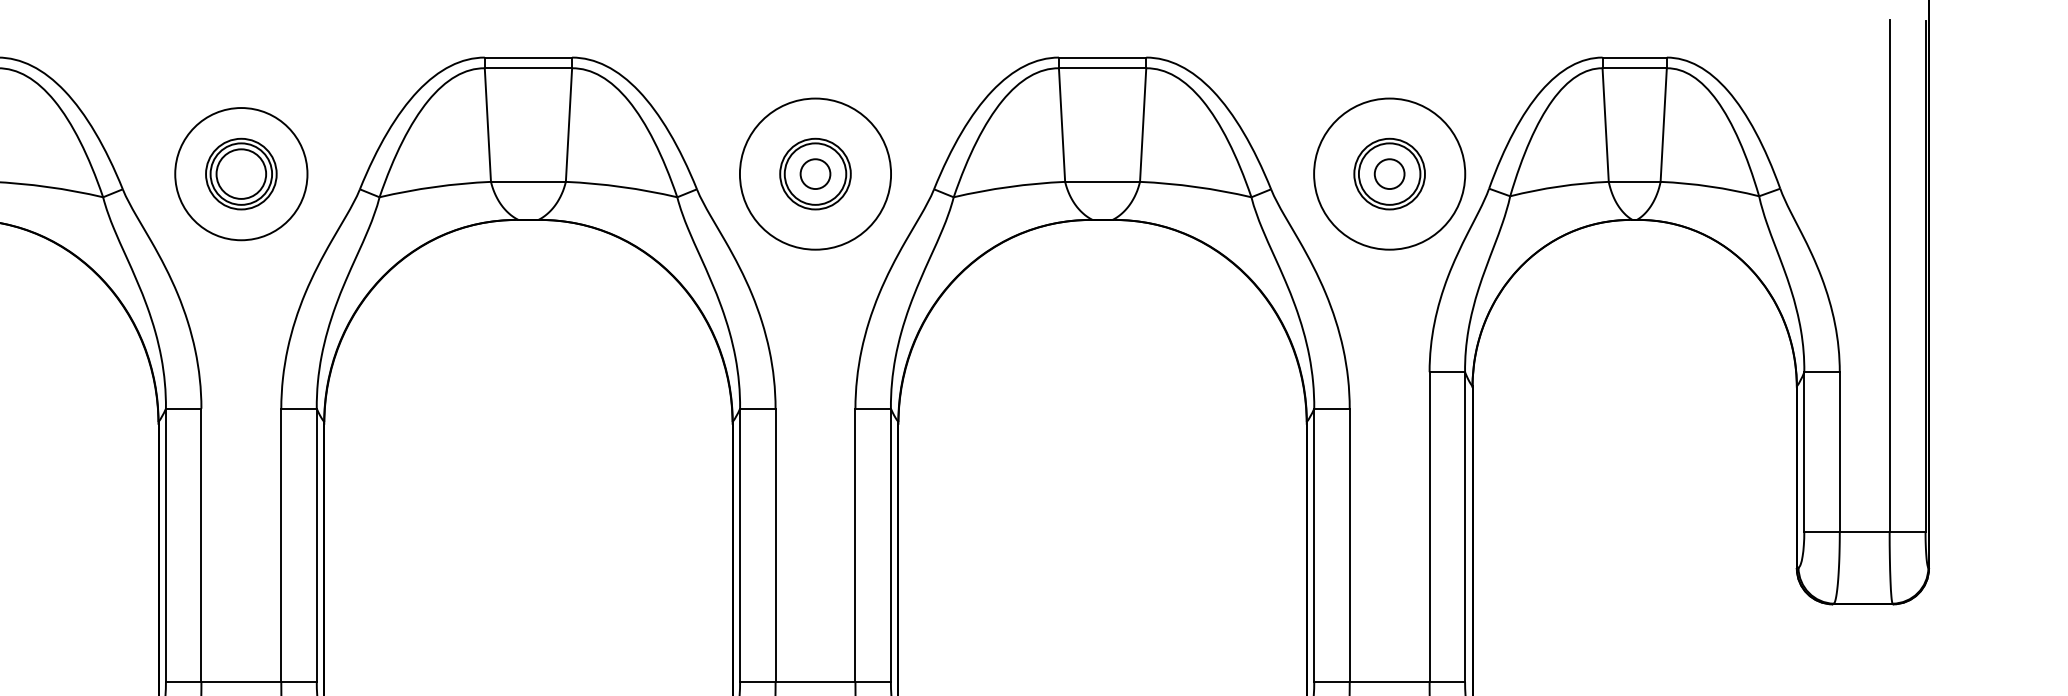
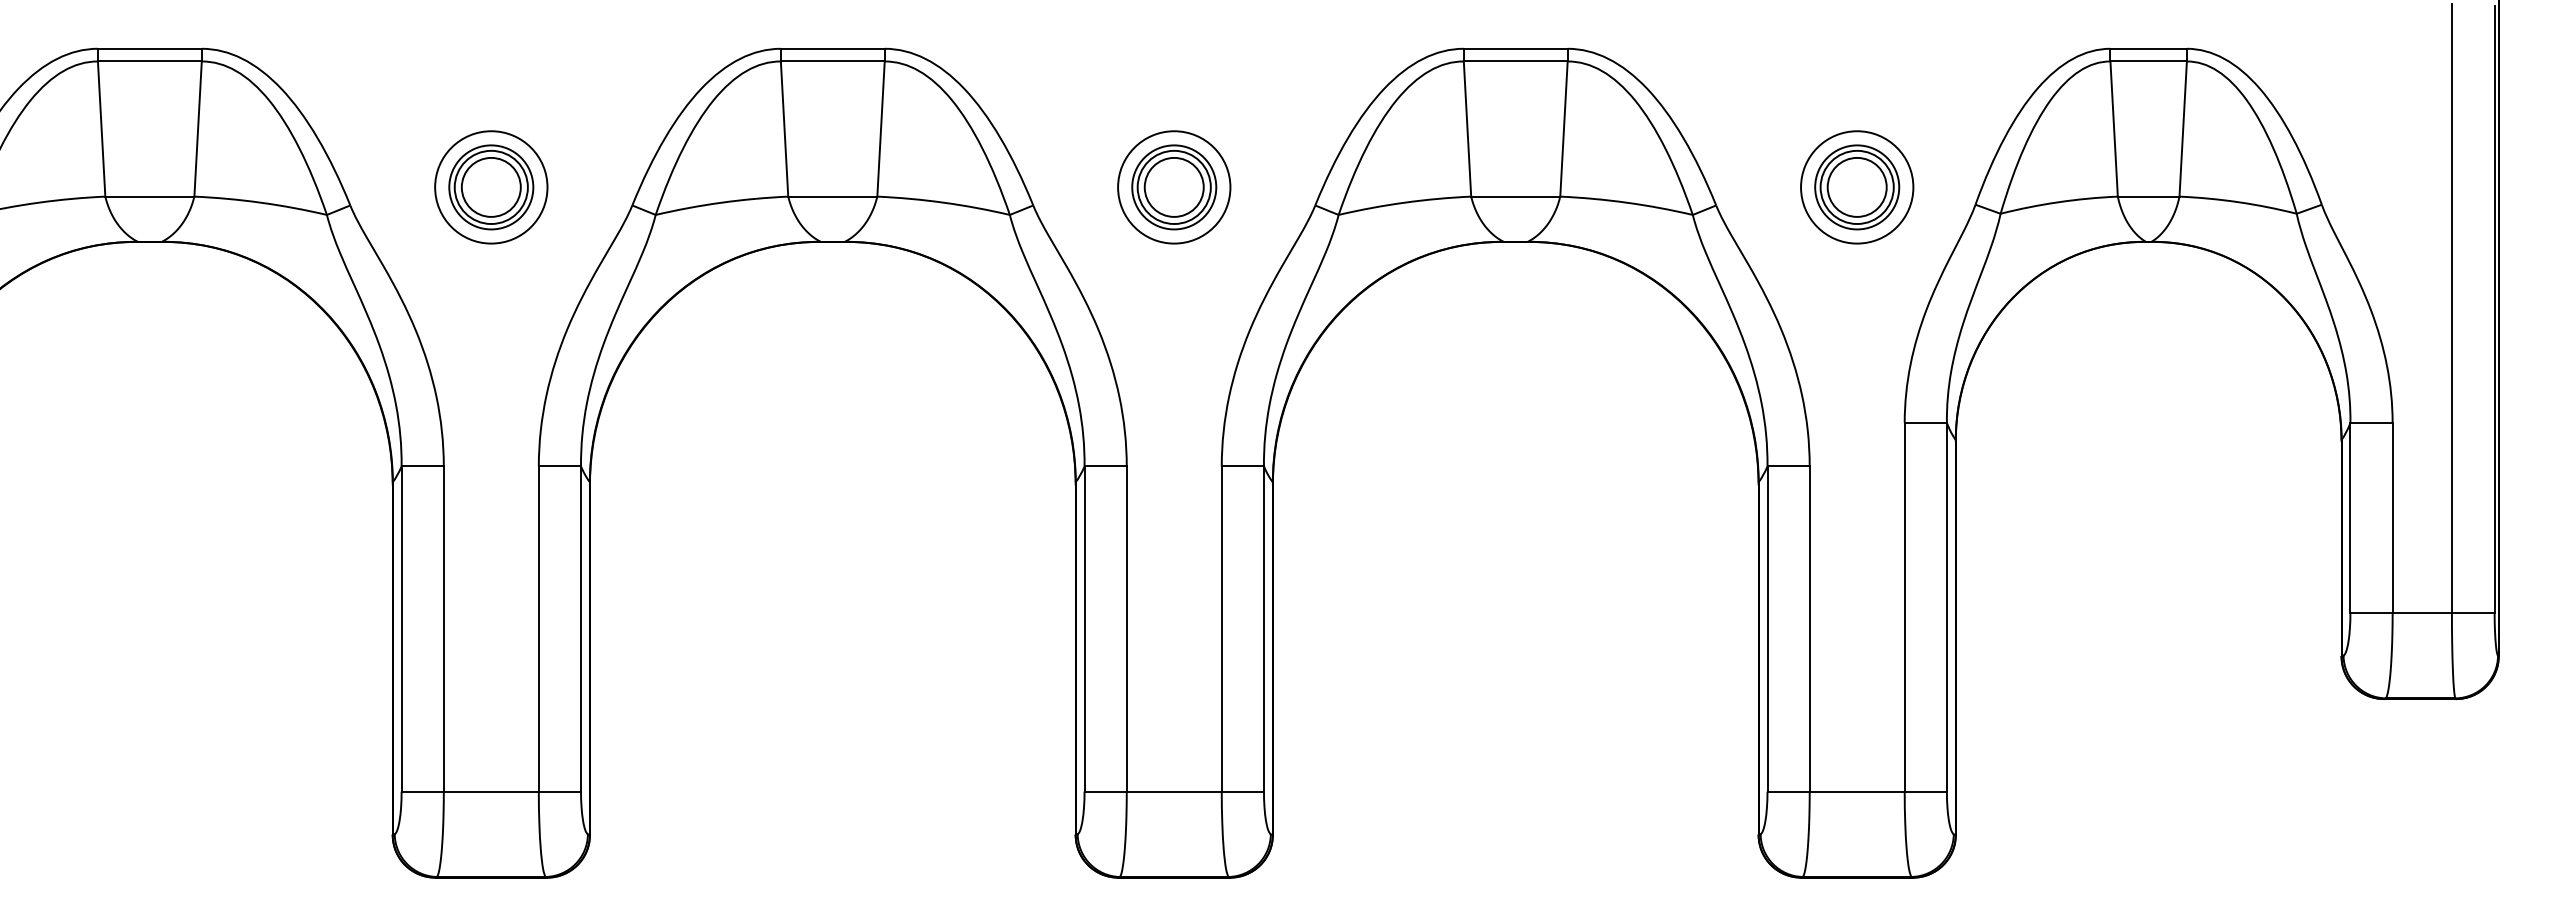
circle: (814, 173) -> (1173, 186), size x1.67
circle: (1389, 173) -> (1856, 186), size x1.67
circle: (241, 174) -> (491, 187), size x0.71
circle: (815, 174) -> (1174, 187), size x0.62
circle: (1389, 174) -> (1857, 187), size x0.62

